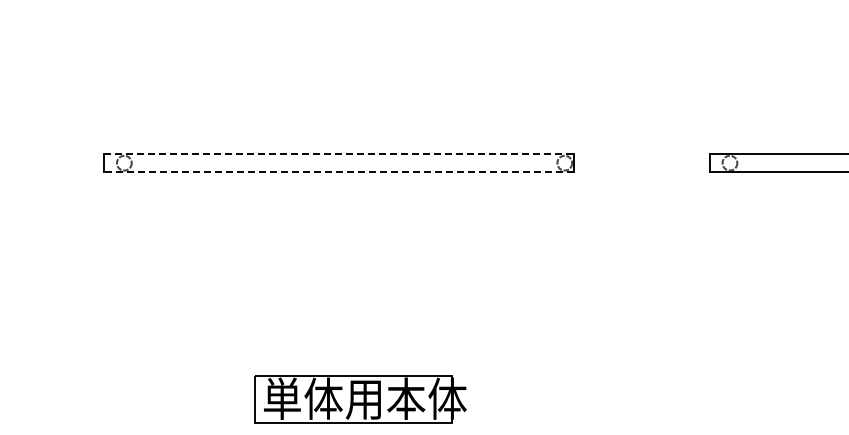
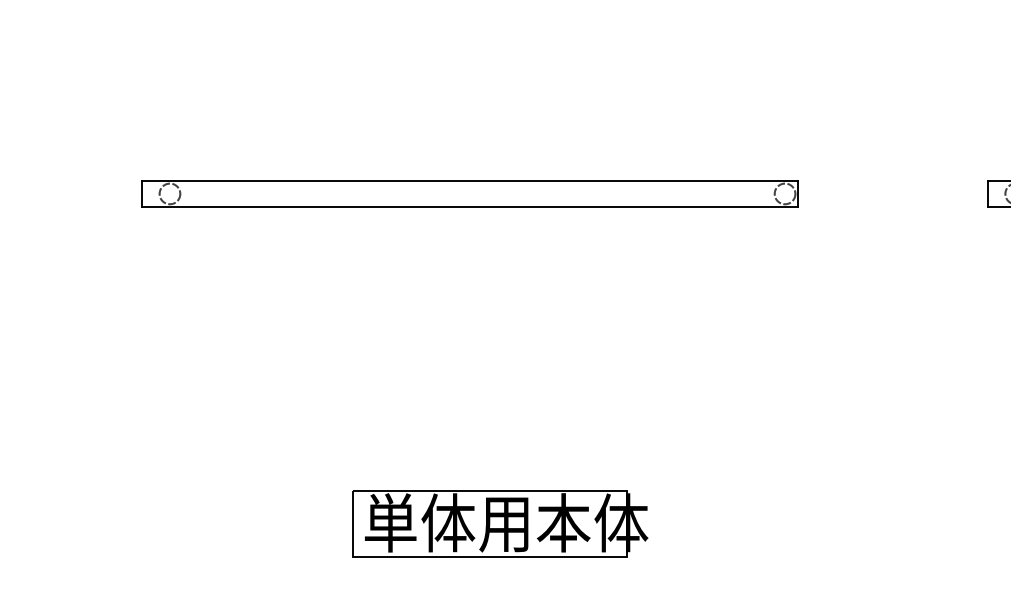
line: (339, 154) -> (470, 181), dashed -> solid
line: (339, 172) -> (470, 206), dashed -> solid

